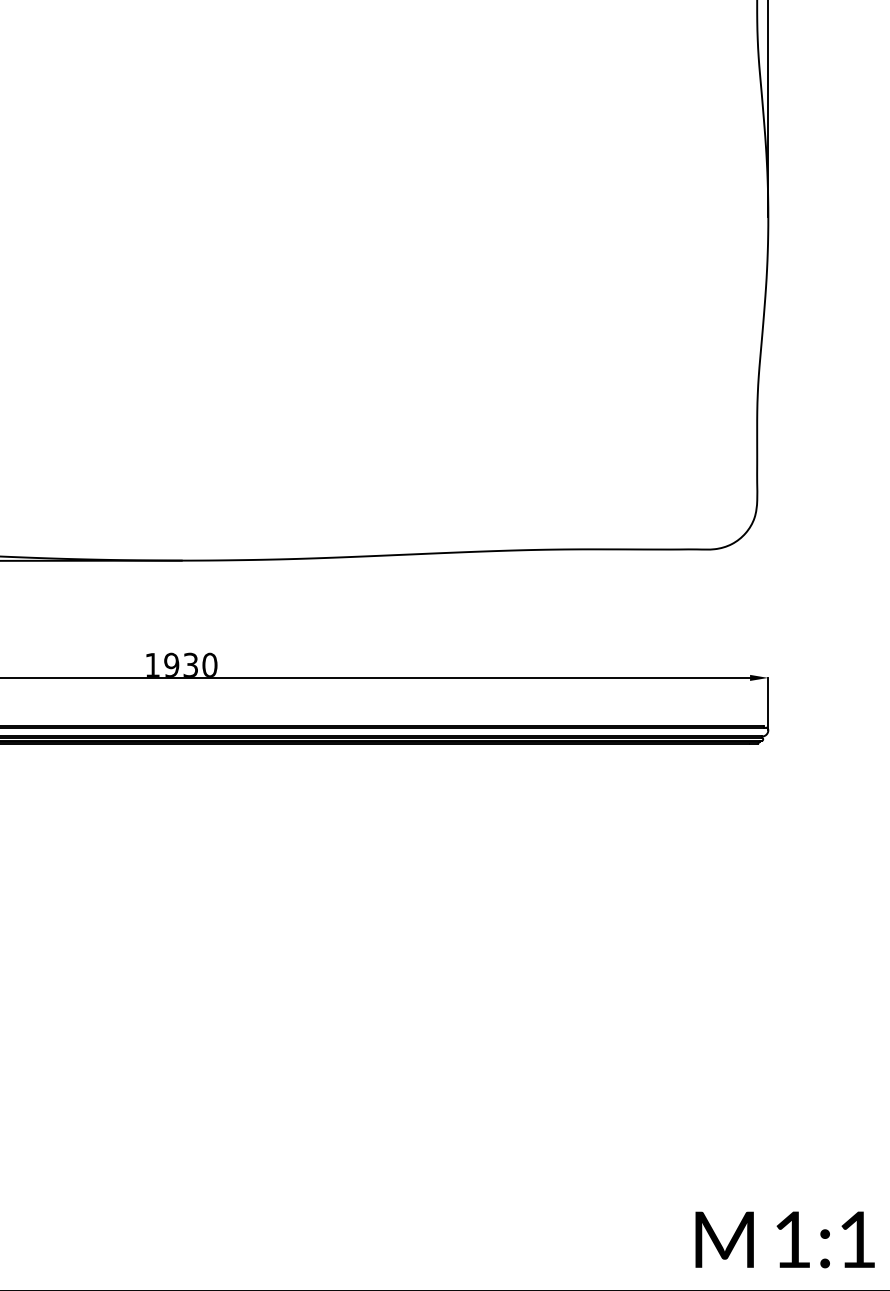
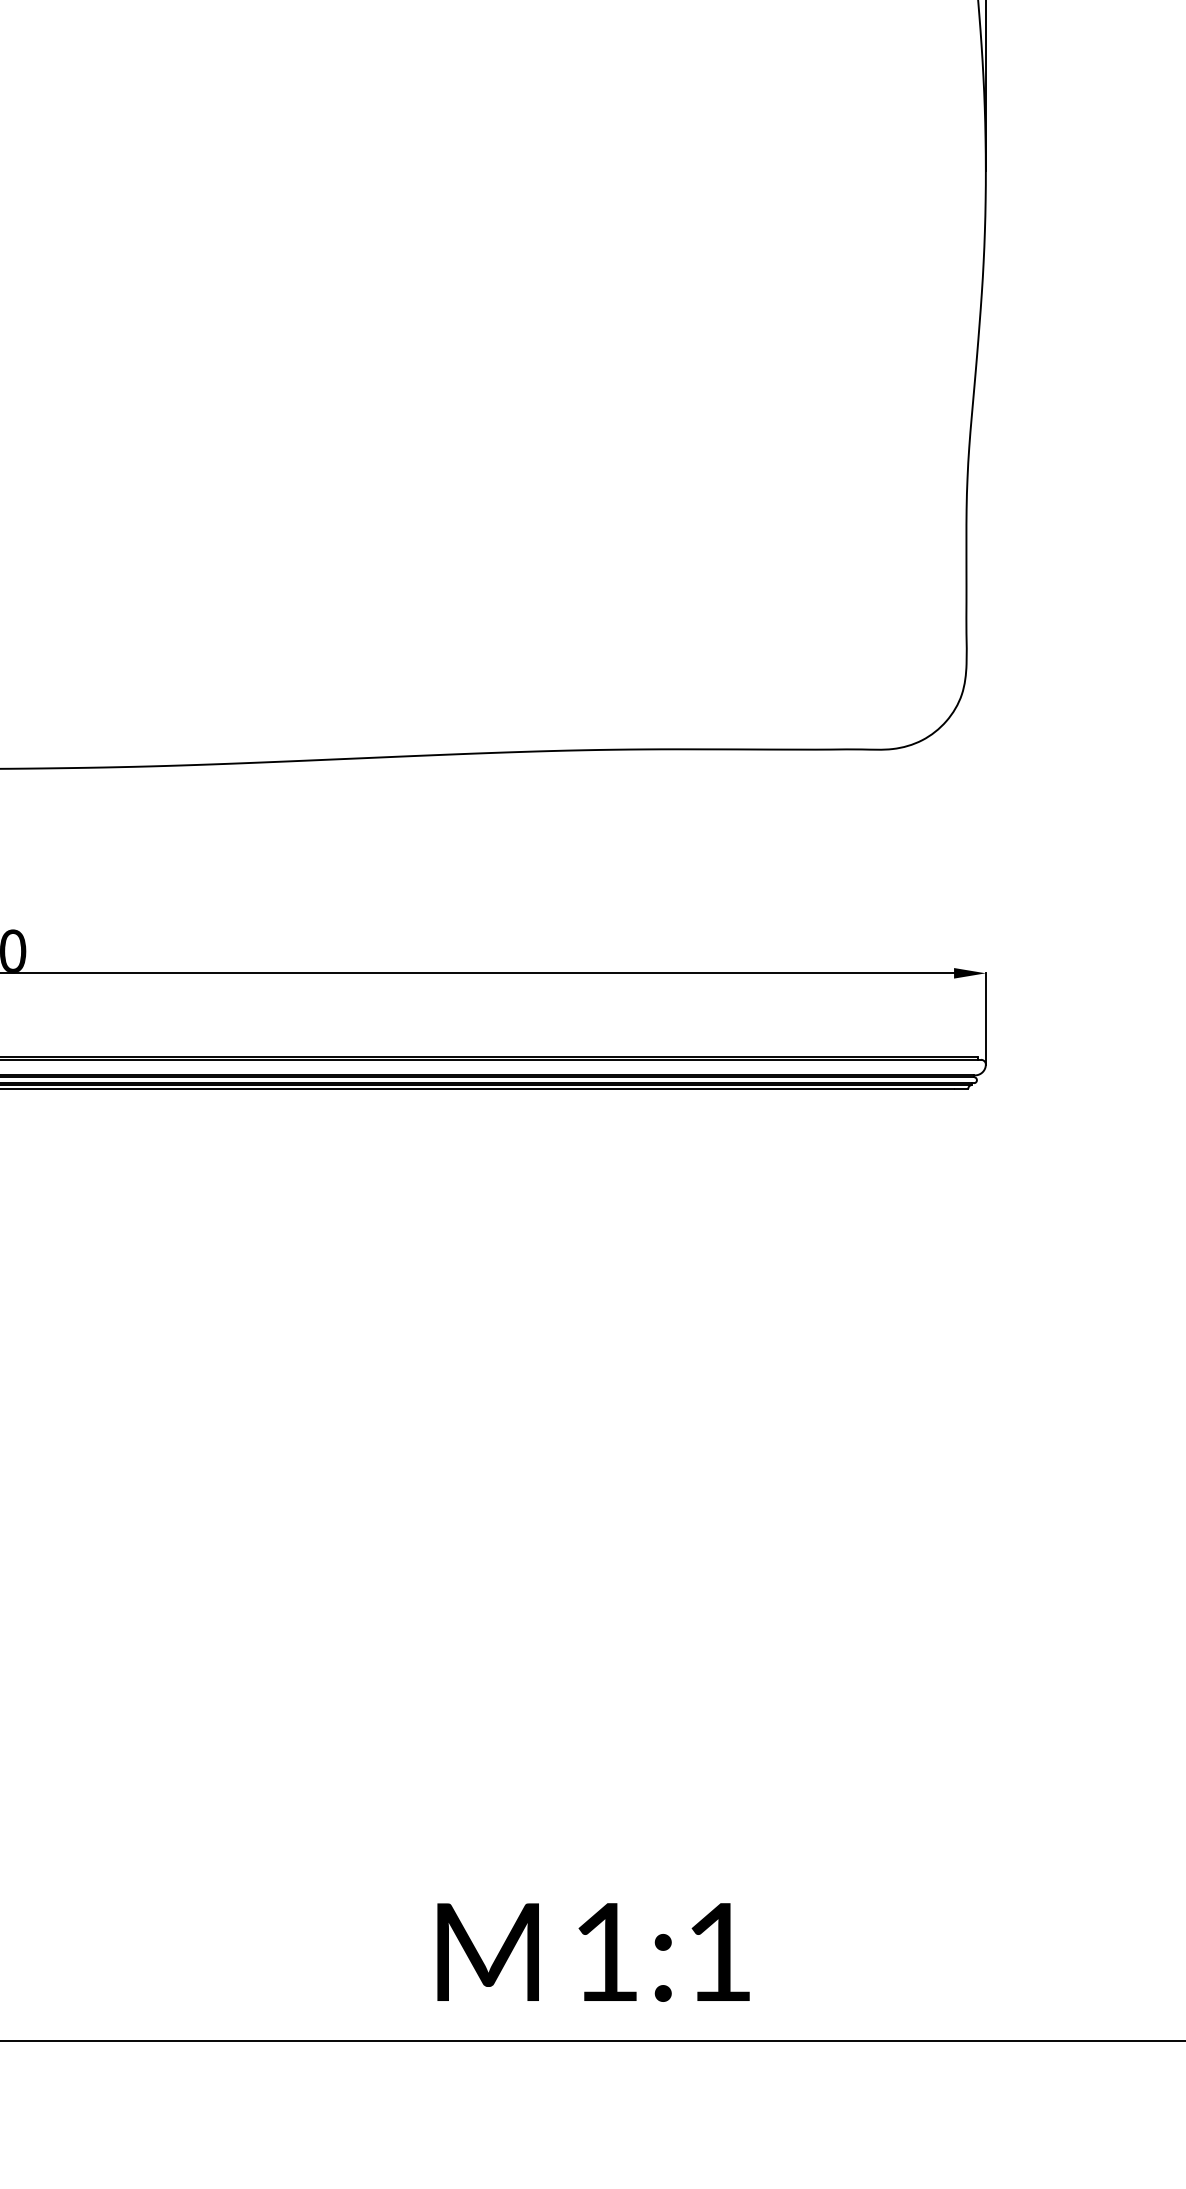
text: (784, 1239) -> (592, 1951), moved

